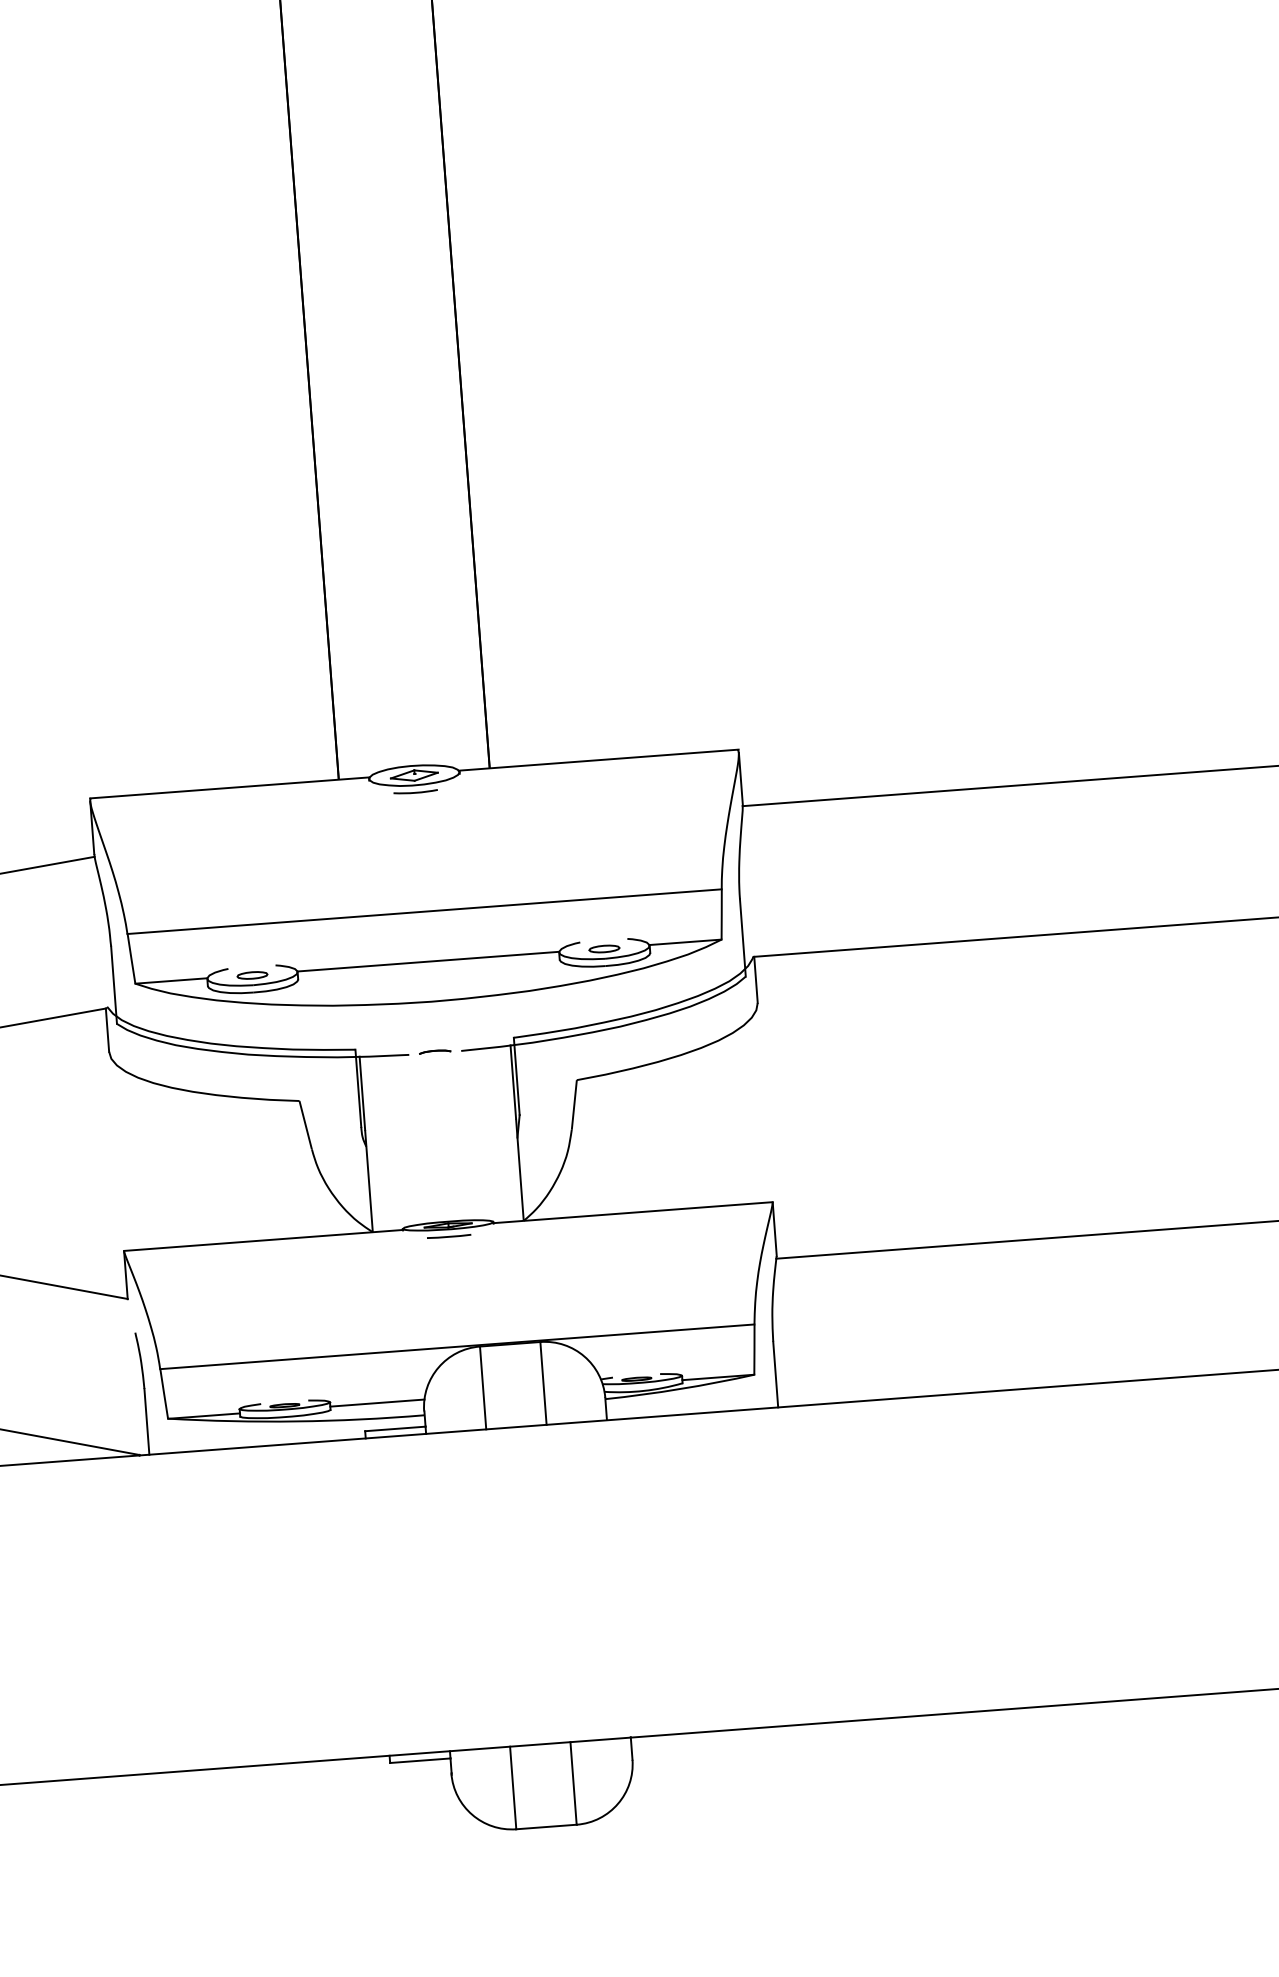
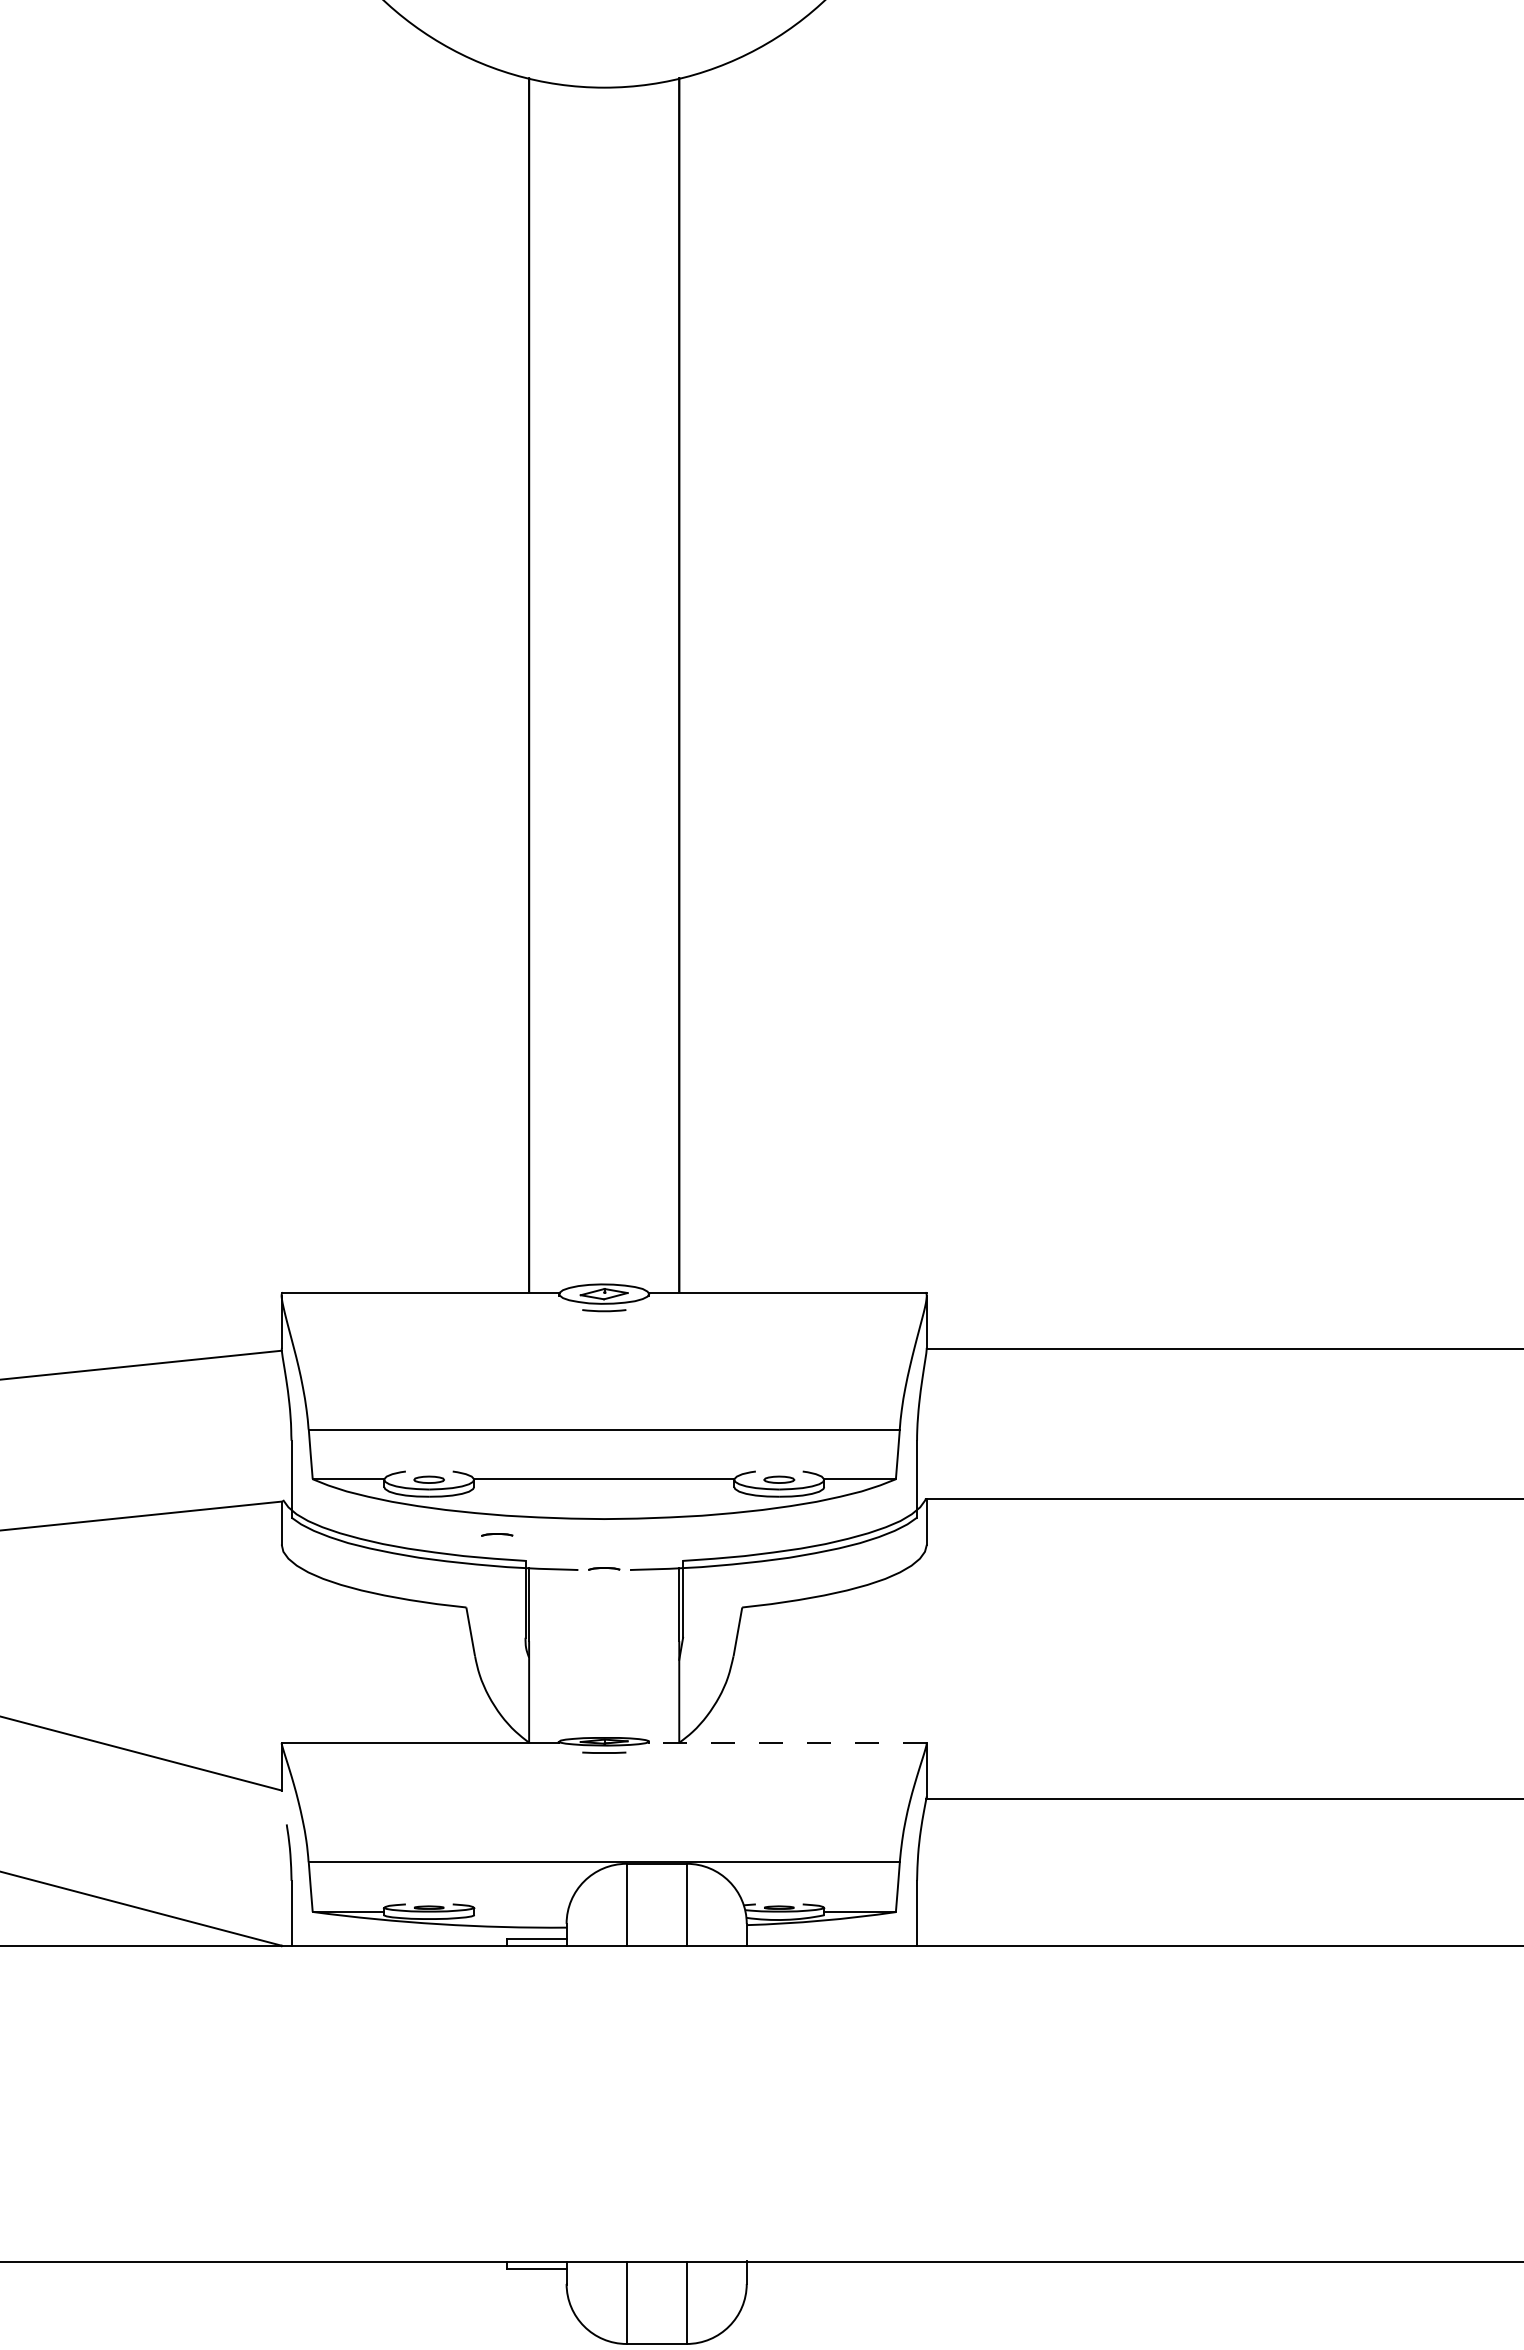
line: (325, 1025) -> (497, 1534), added
line: (633, 1212) -> (788, 1742), solid -> dashed
line: (376, 1403) -> (520, 1912), removed

